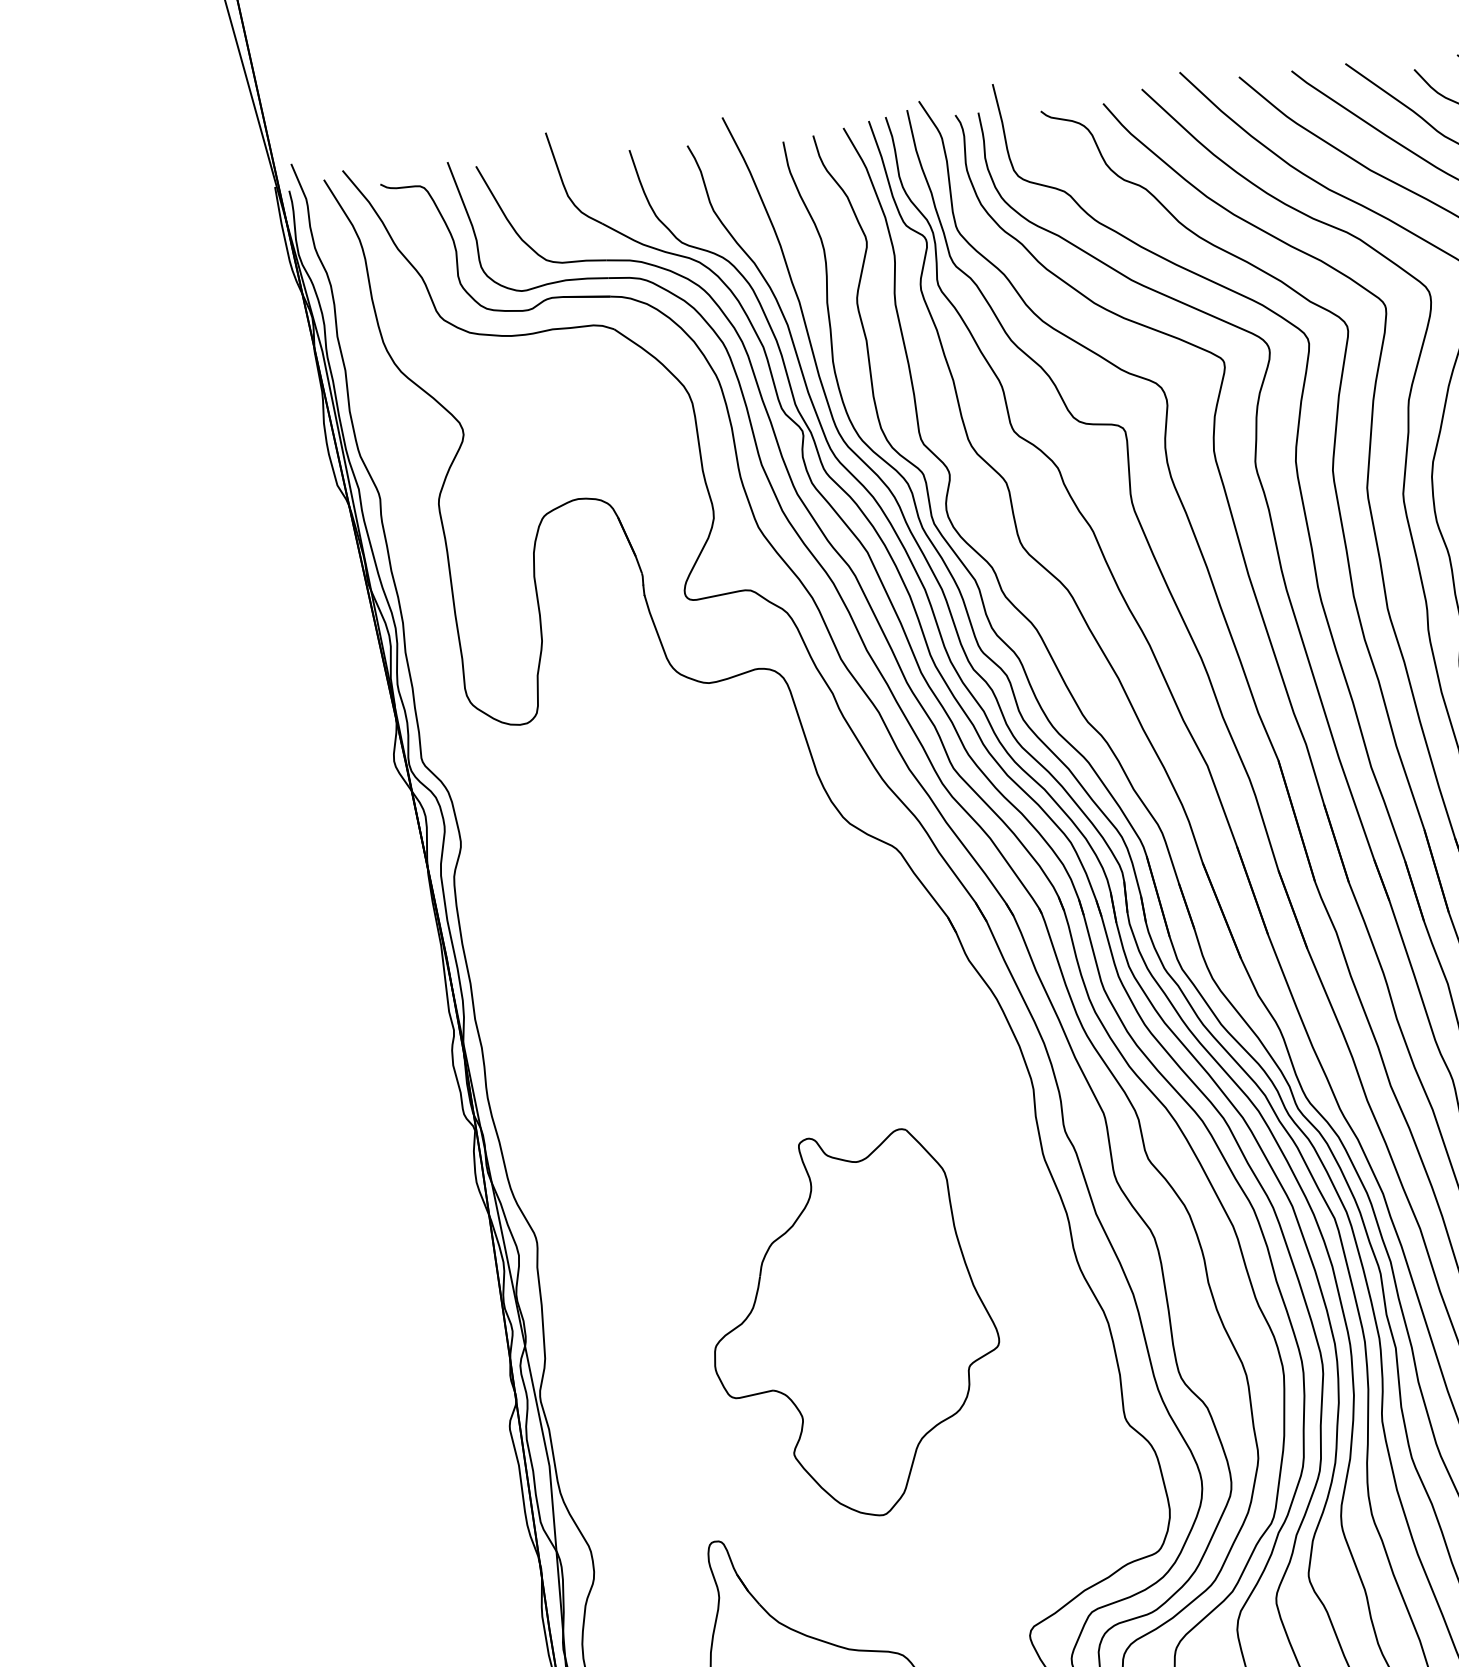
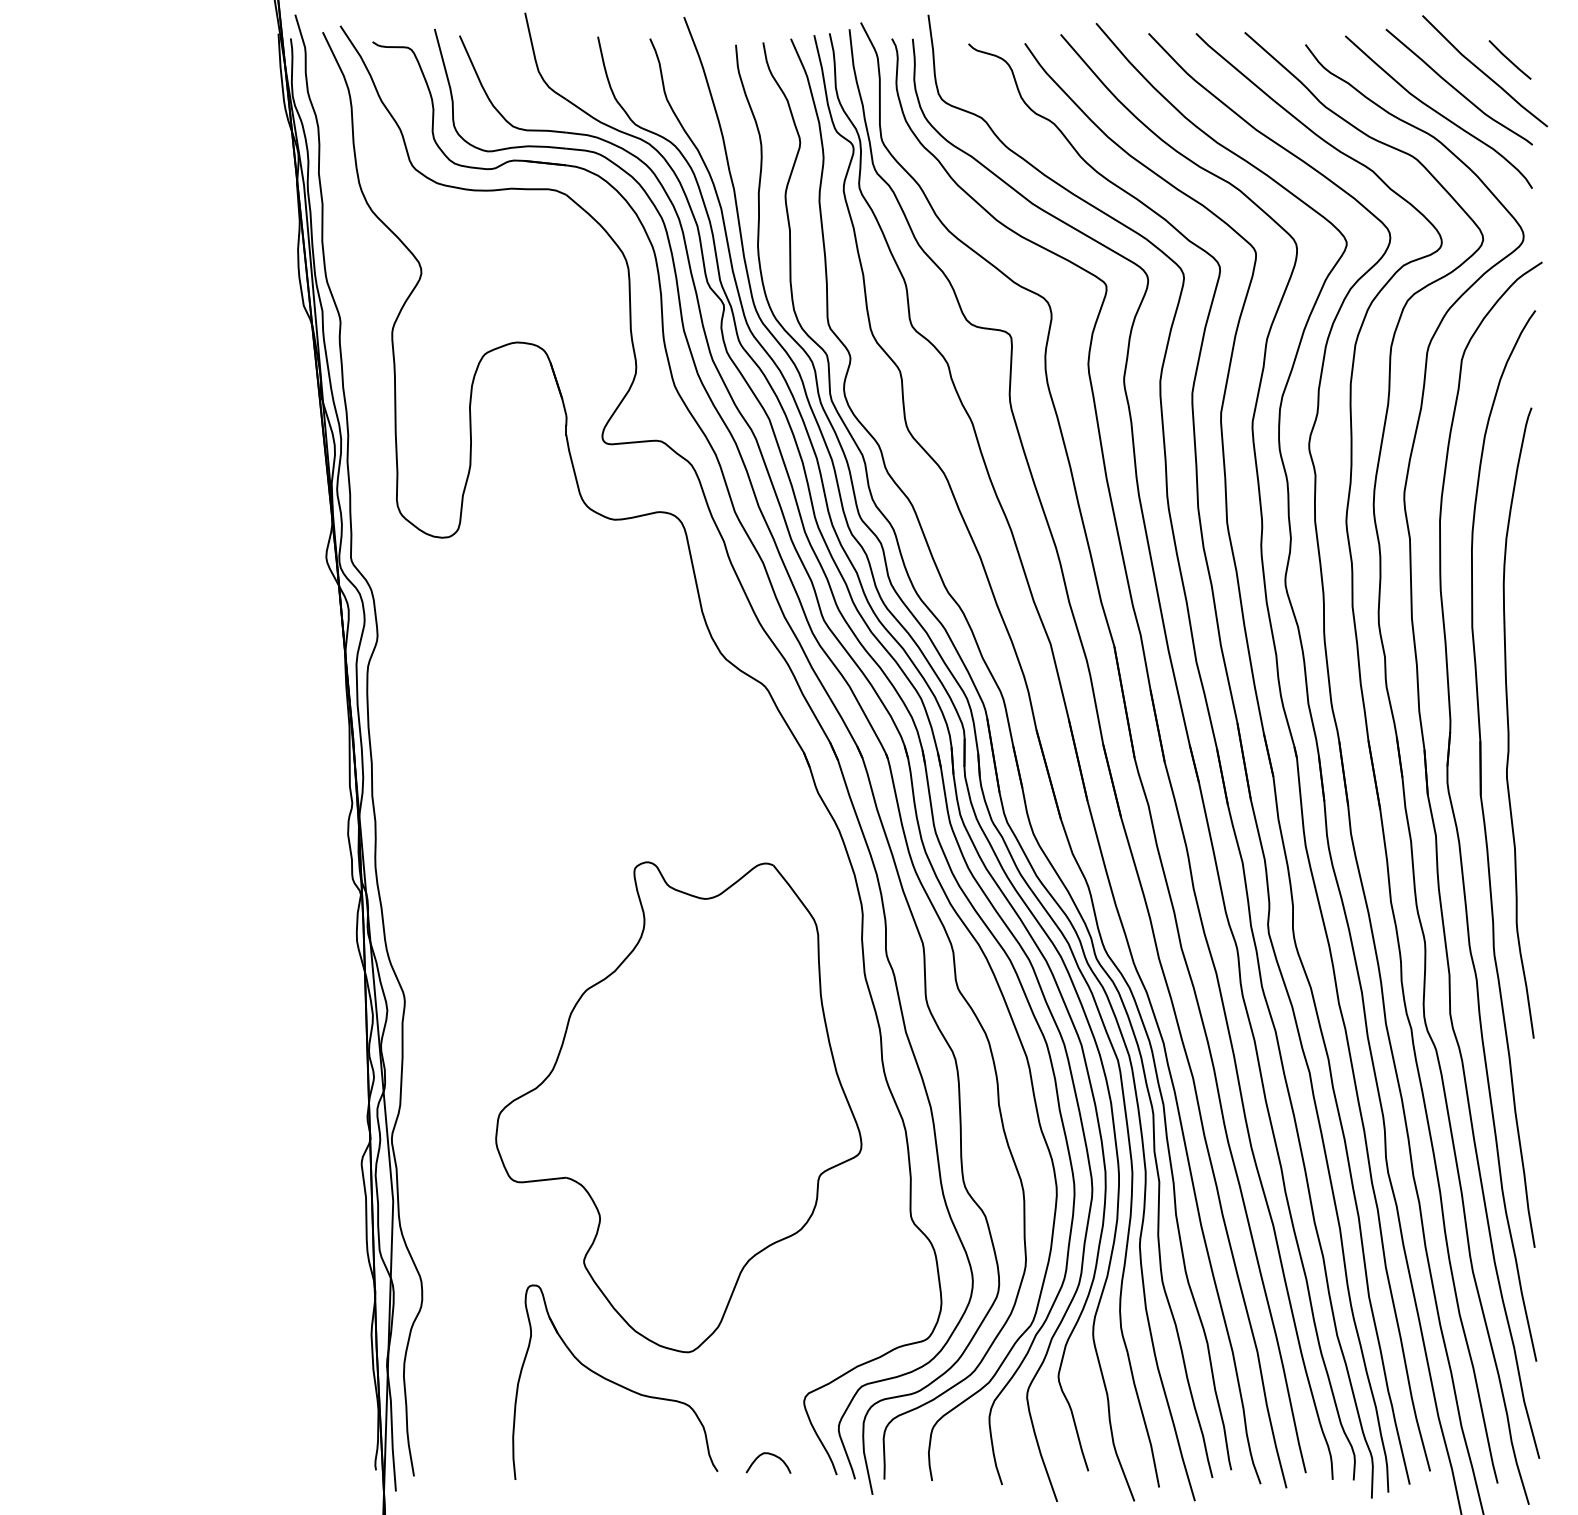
part: (853, 1326) -> (678, 1107), size x1.43

